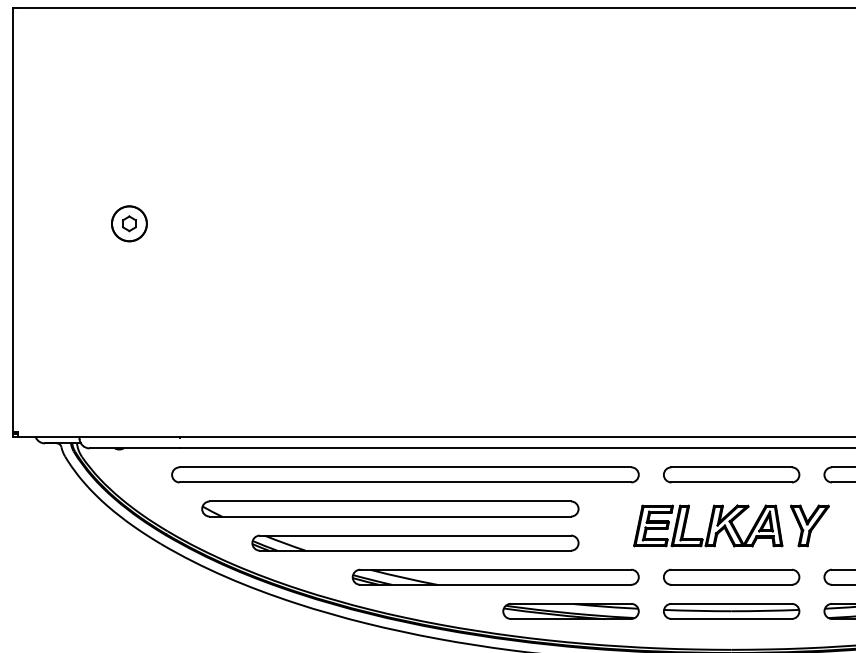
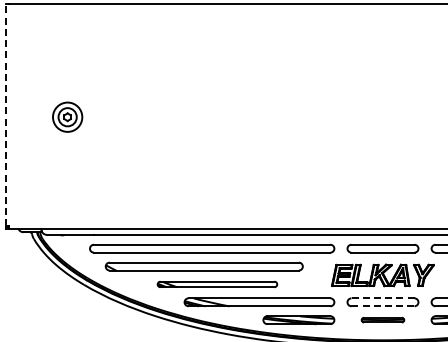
line: (12, 218) -> (6, 114), solid -> dashed
circle: (129, 224) -> (67, 117), size x1.6
part: (415, 543) -> (217, 284), size x0.7
line: (730, 569) -> (382, 298), solid -> dashed
line: (730, 585) -> (382, 306), solid -> dashed
part: (730, 610) -> (382, 319), size x0.6

